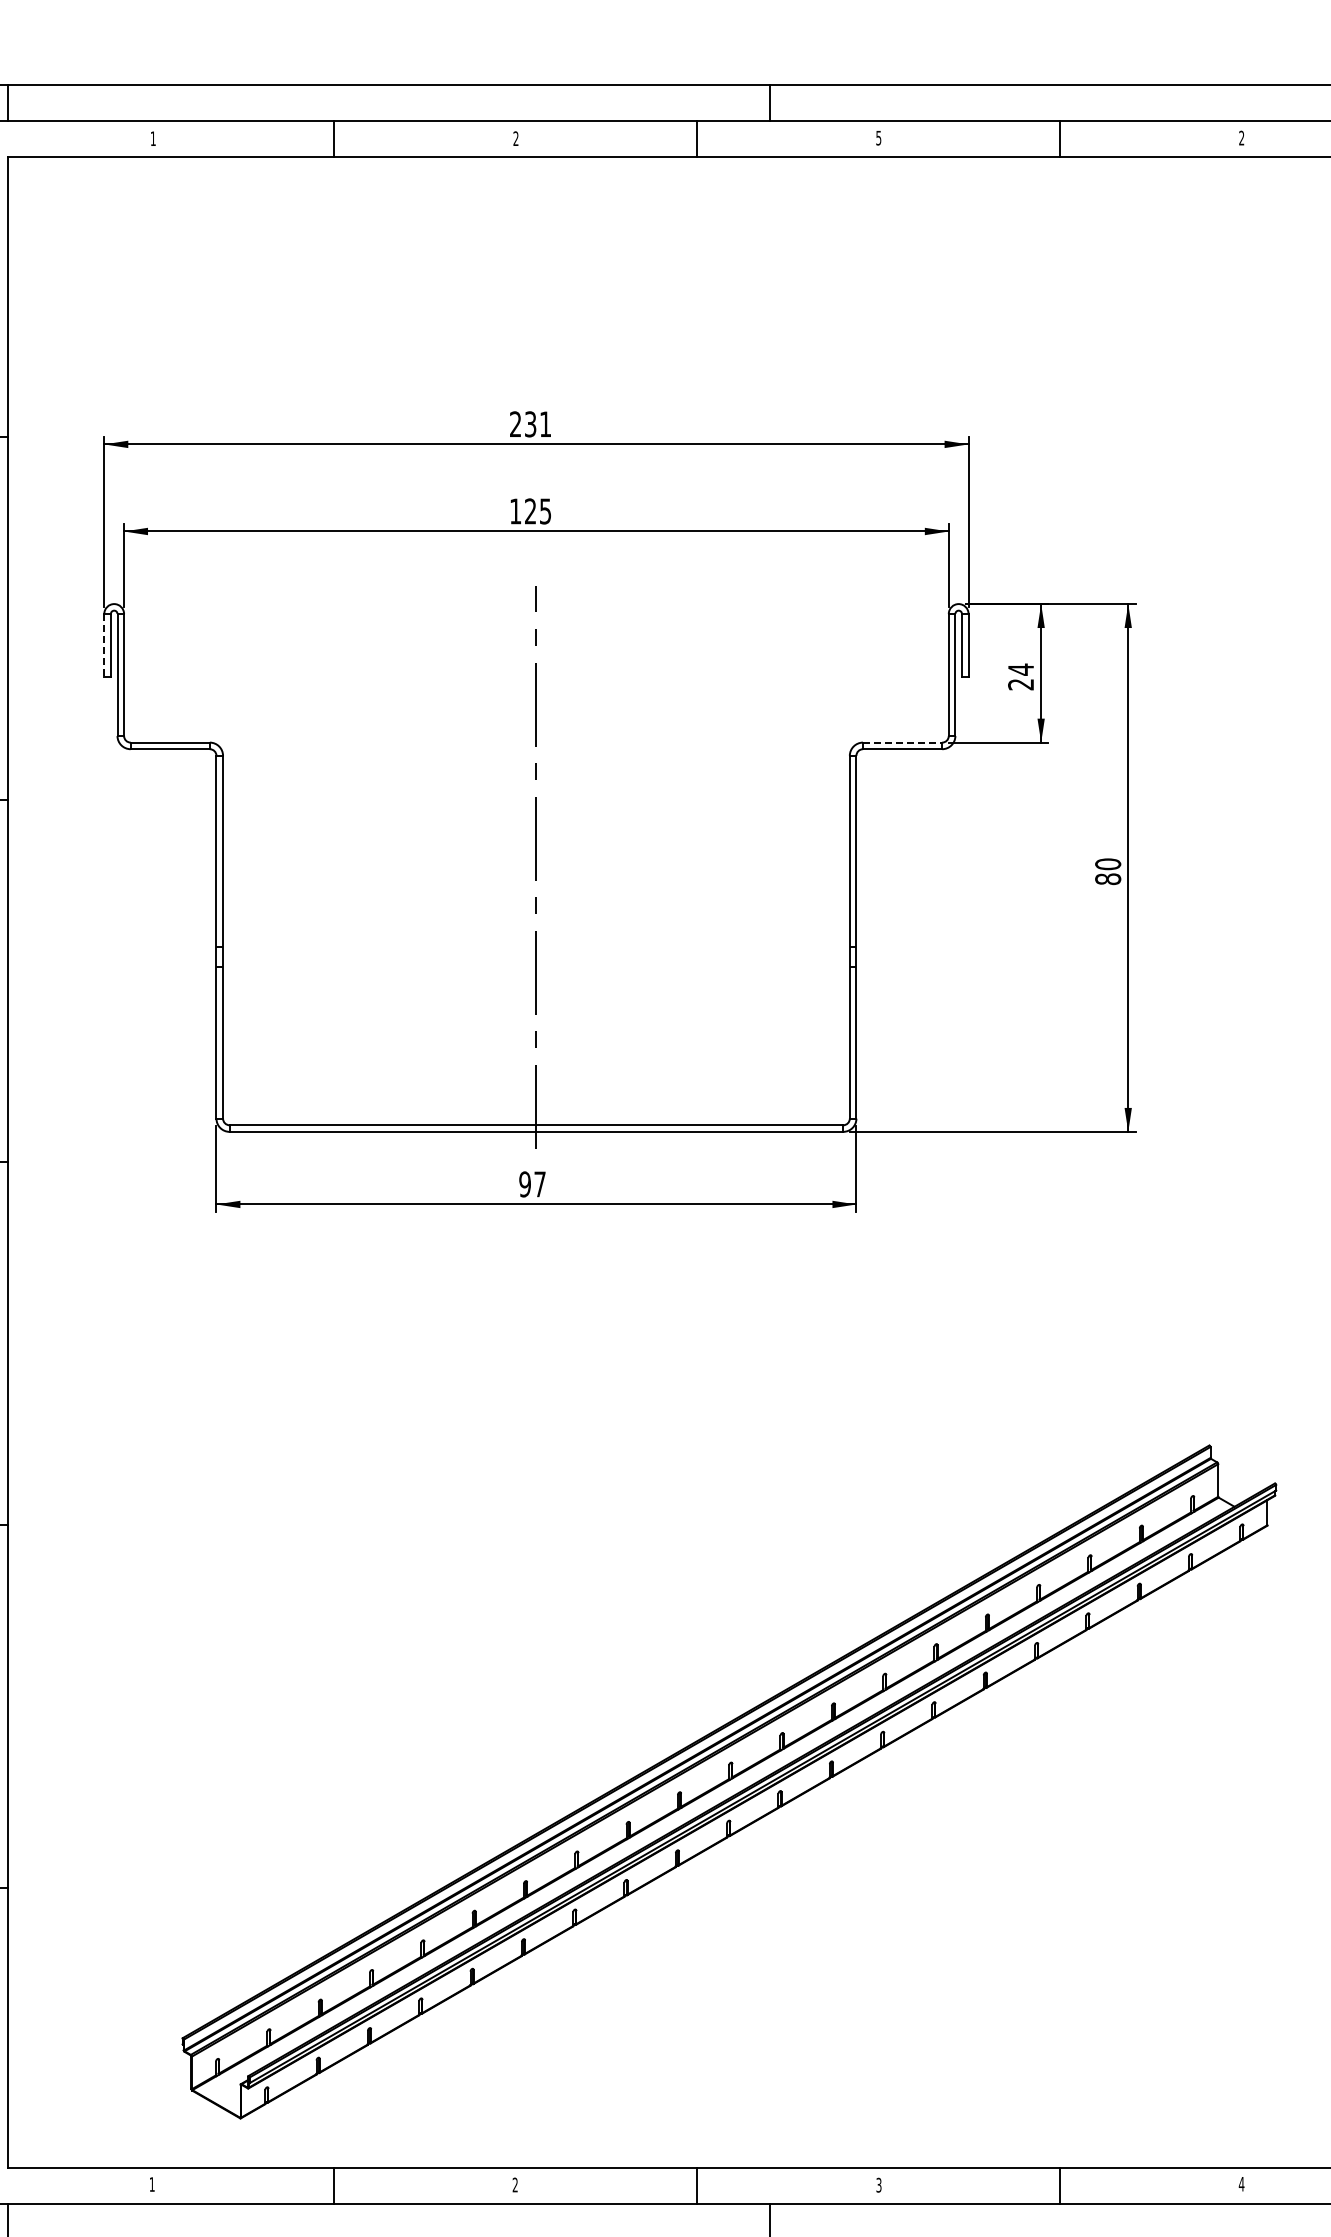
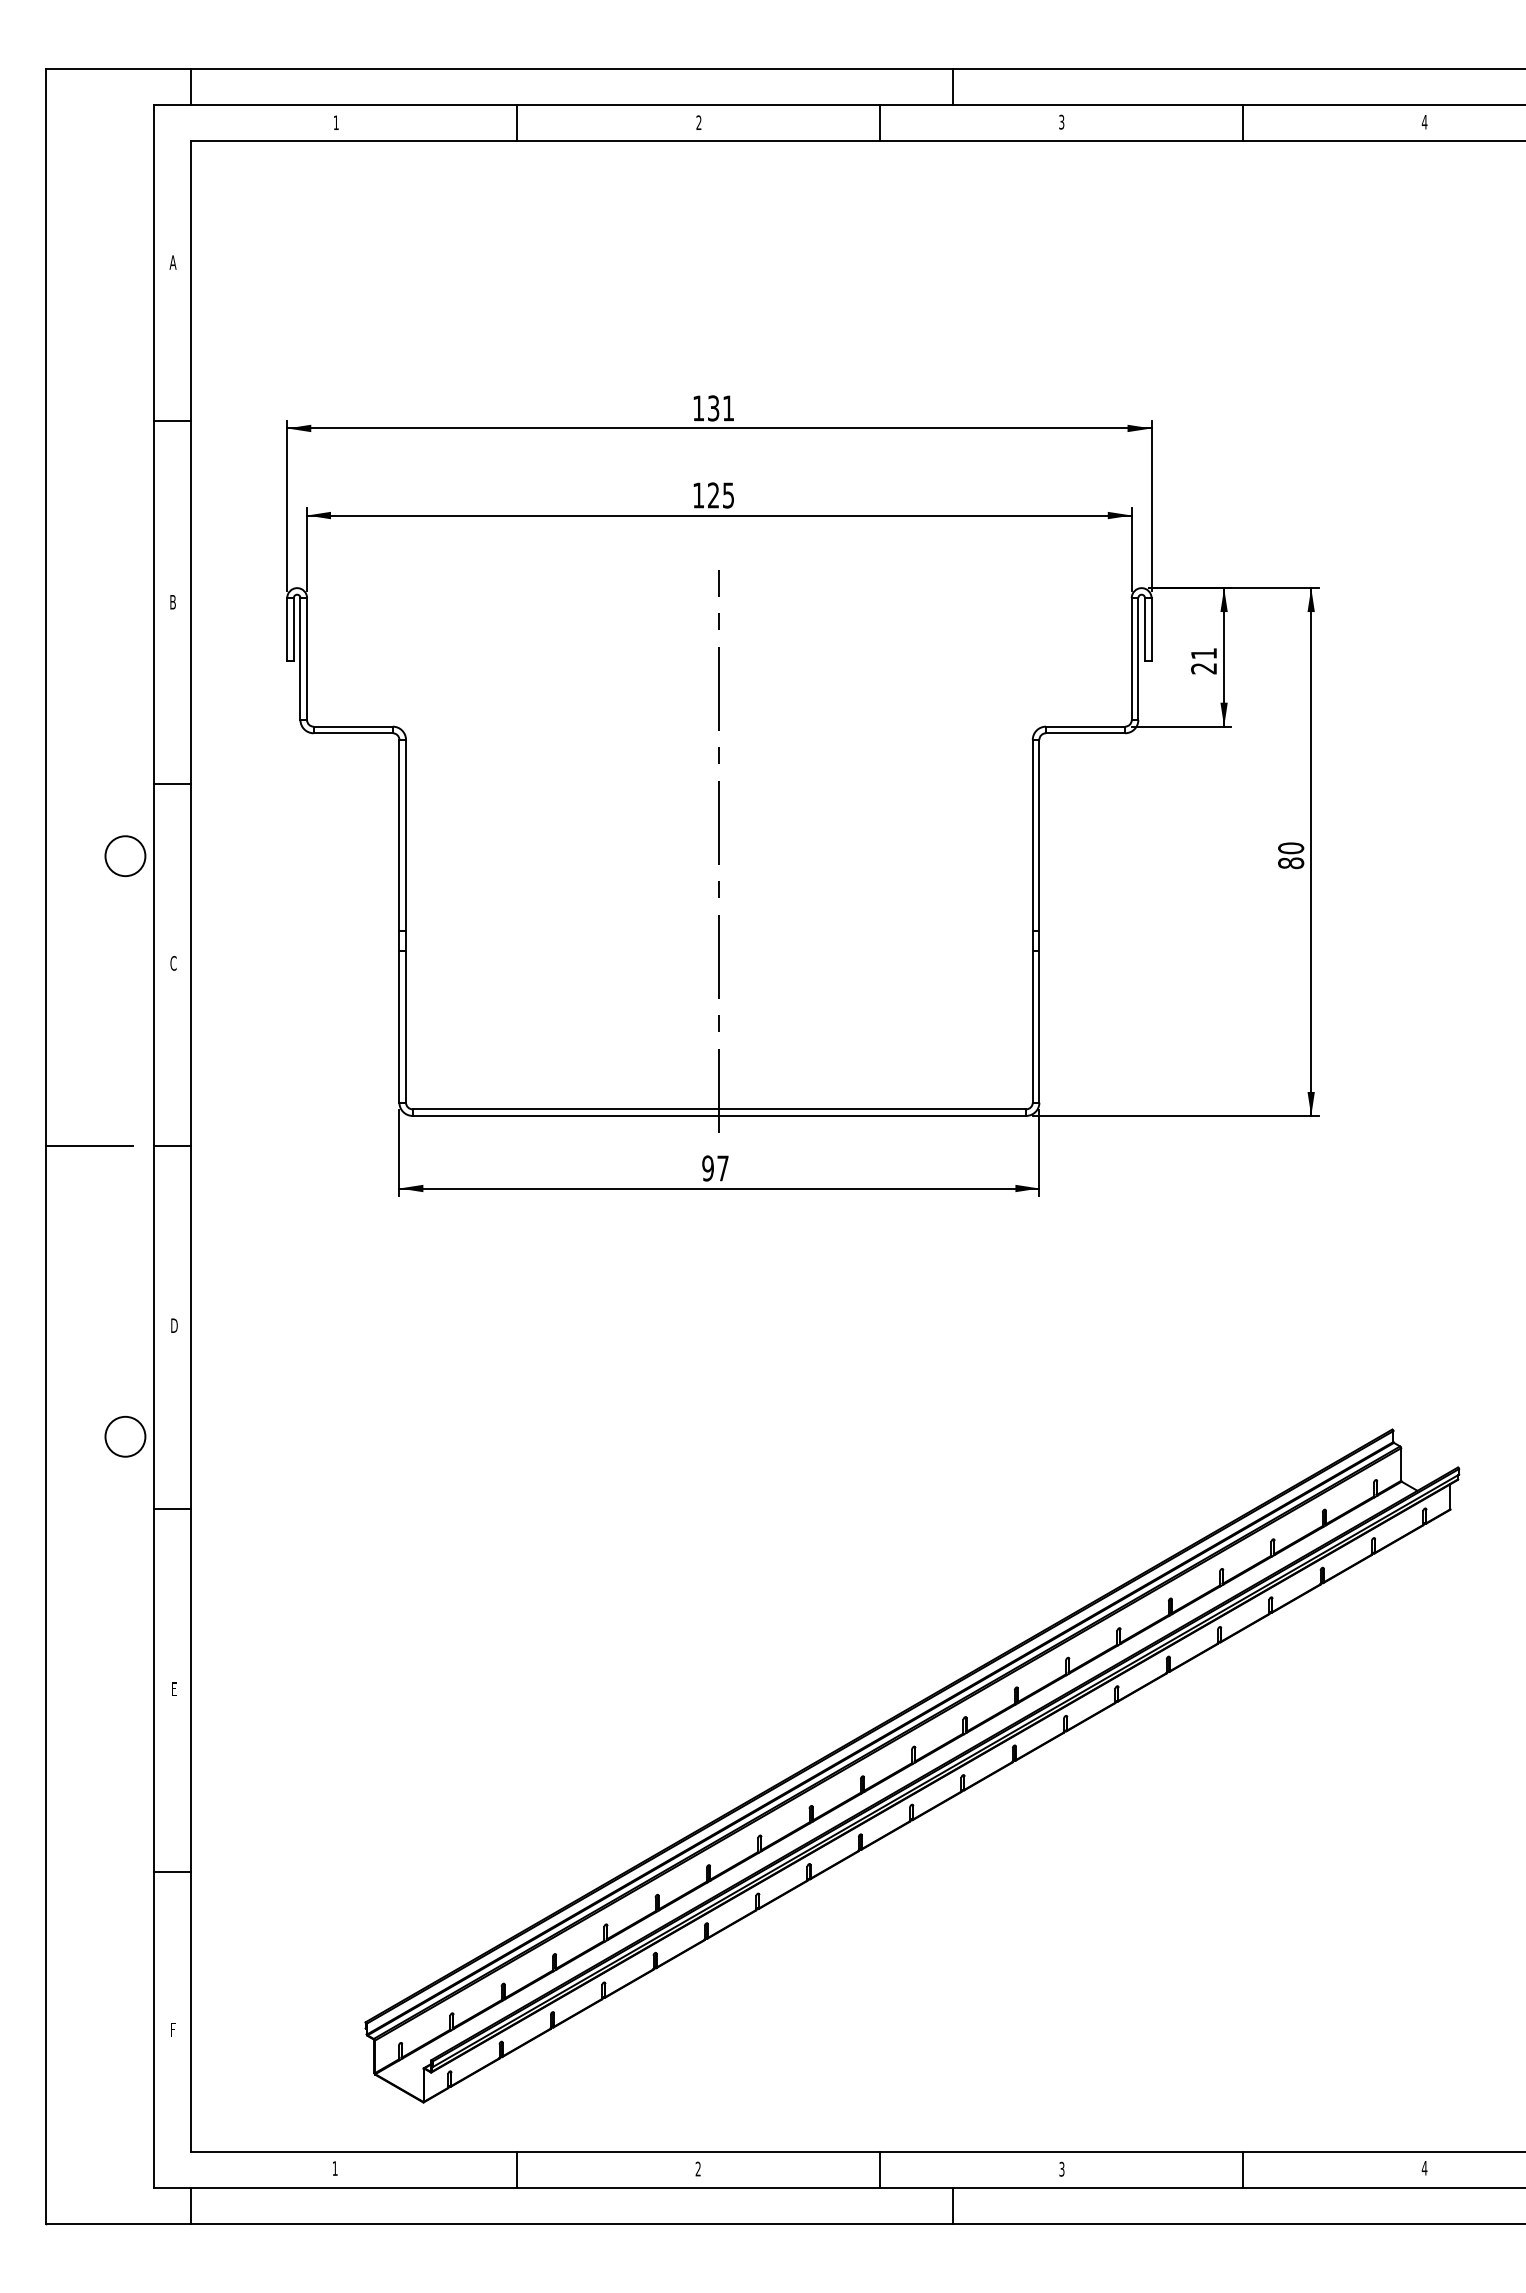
text: (878, 137) -> (1061, 121), 5 -> 3
text: (1241, 137) -> (1424, 121), 2 -> 4
text: (515, 424) -> (698, 408), 231 -> 131
line: (104, 645) -> (287, 629), dashed -> solid
text: (1020, 669) -> (1203, 653), 24 -> 21
line: (902, 742) -> (1085, 726), dashed -> solid

